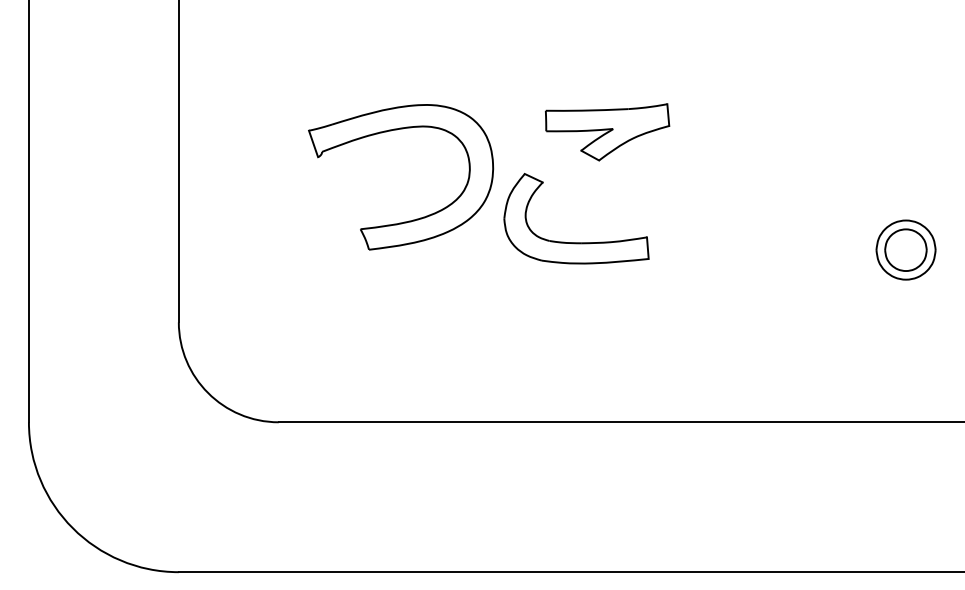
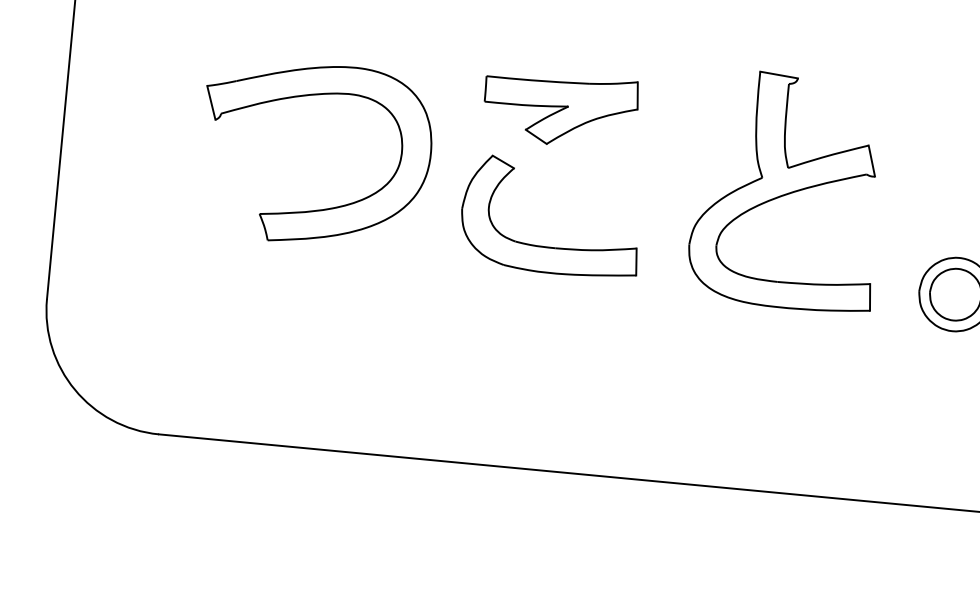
part: (607, 132) -> (560, 110), moved
part: (763, 179) -> (787, 190), added
part: (408, 220) -> (319, 208), moved

